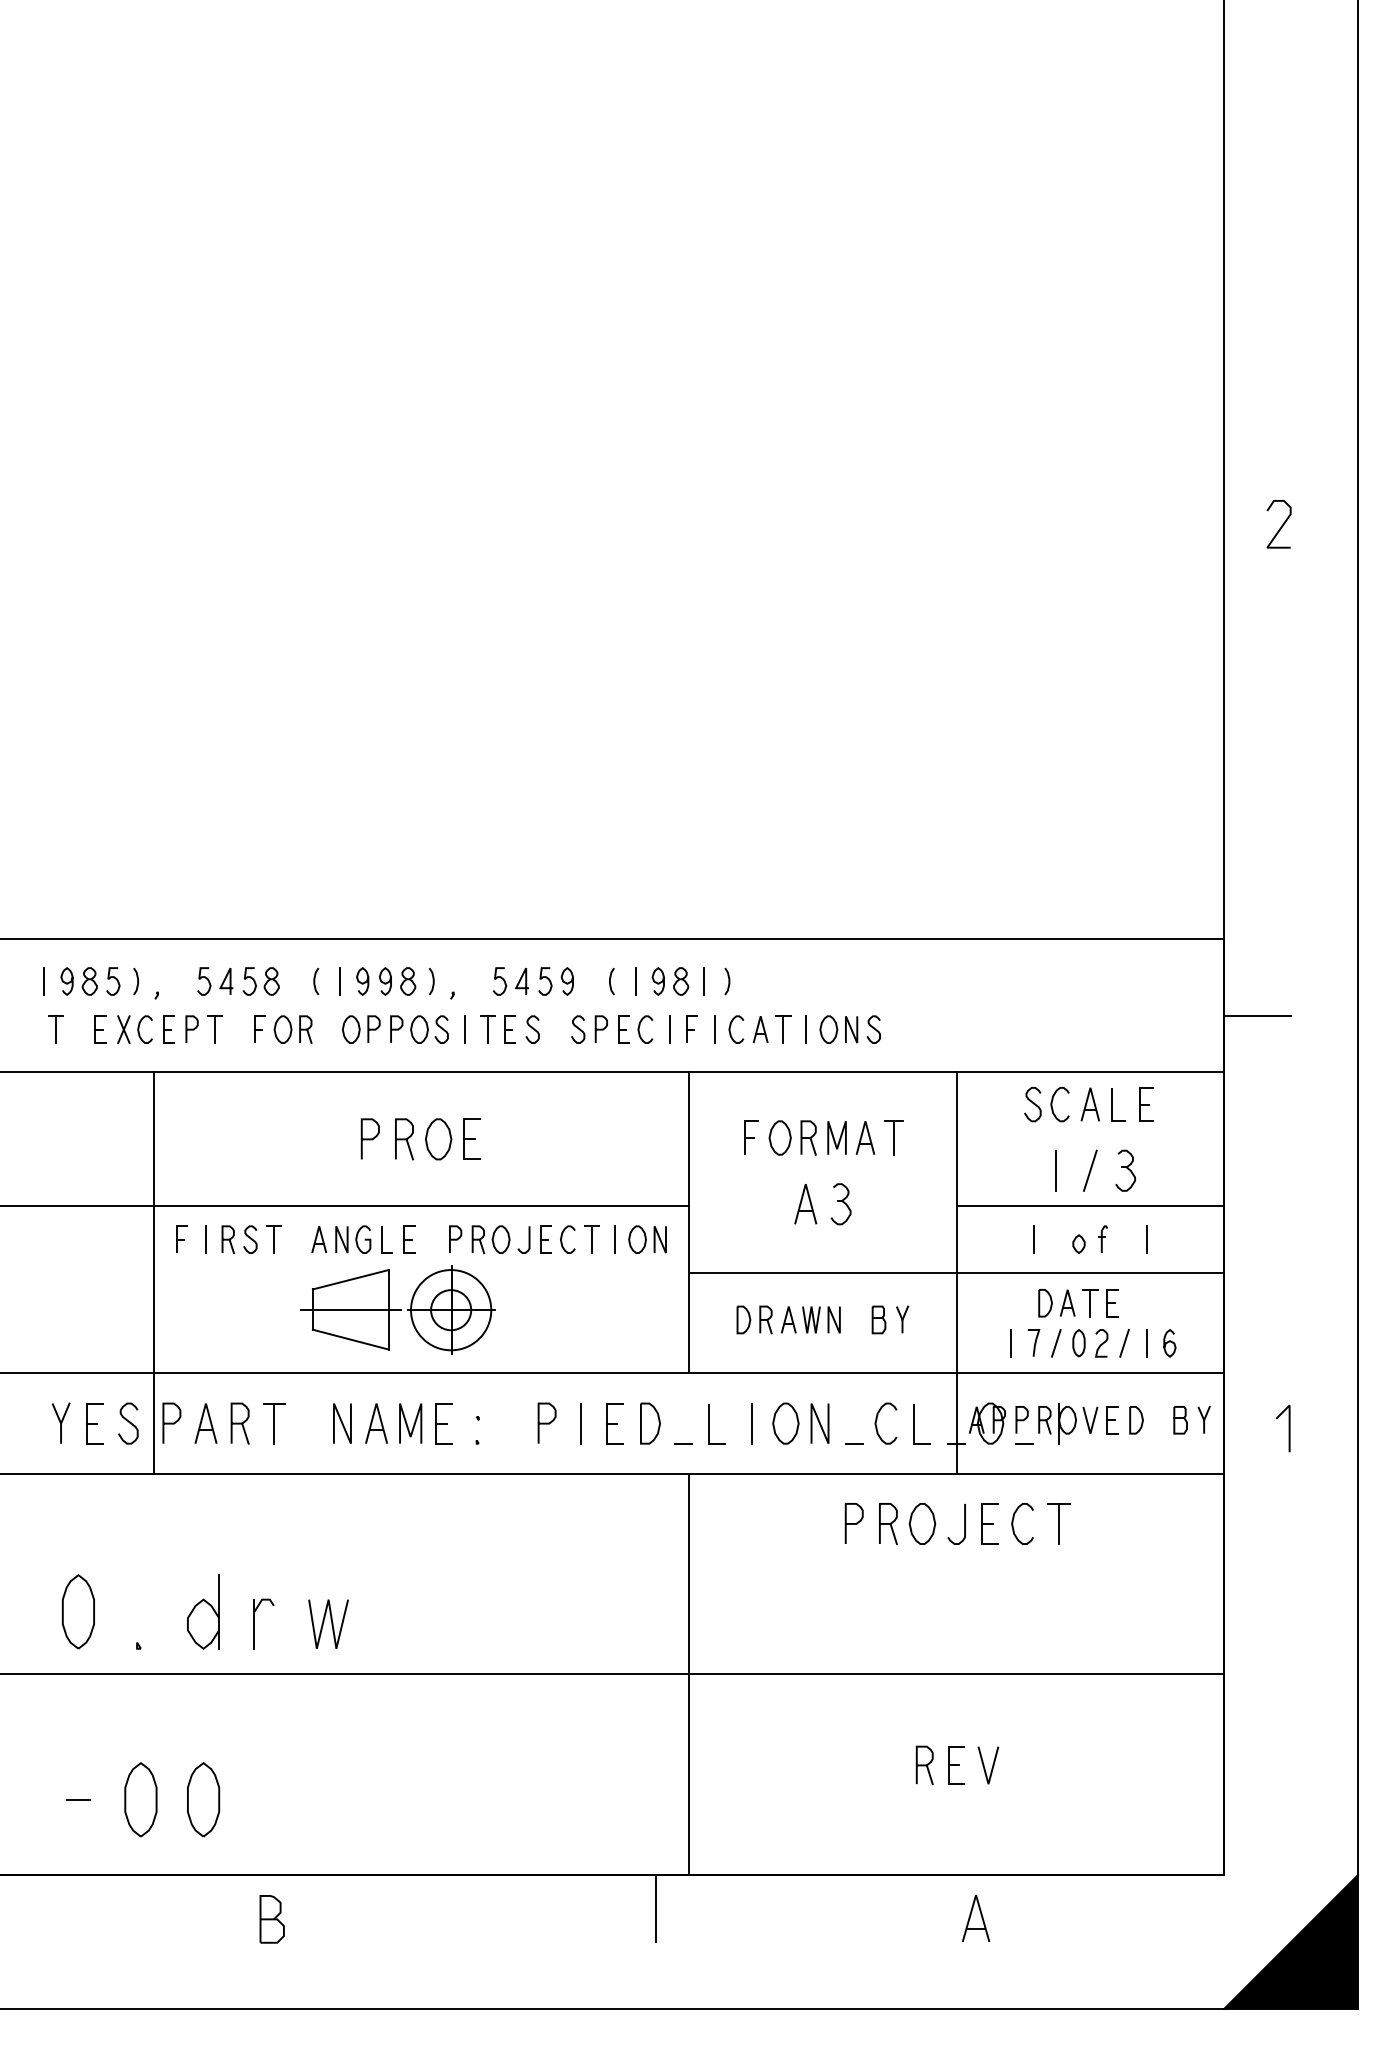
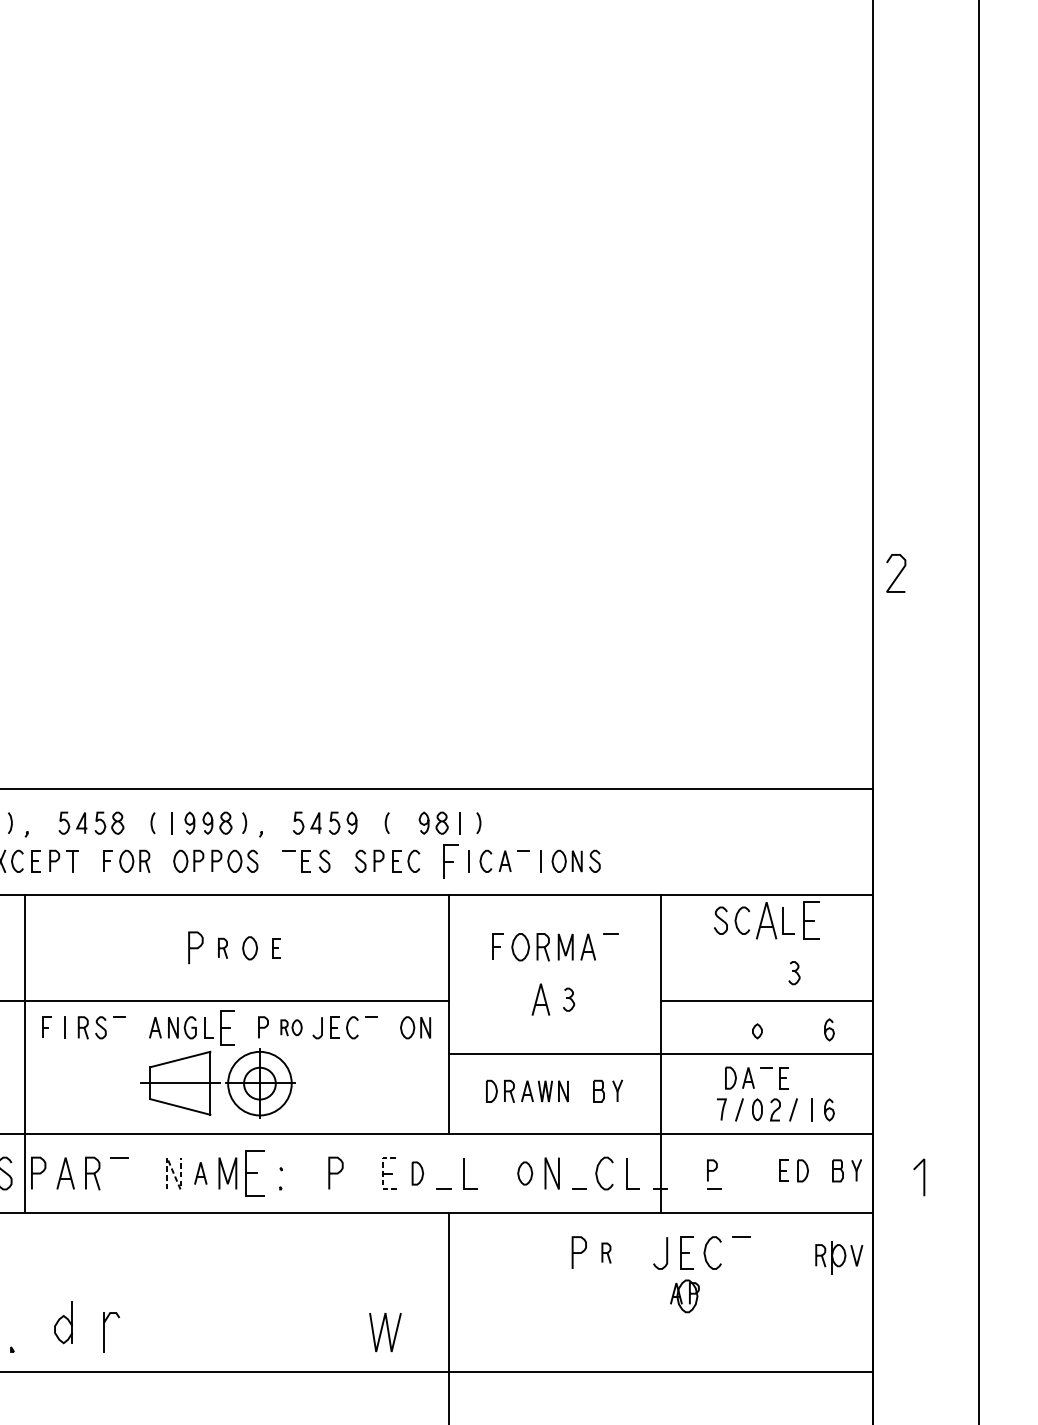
curve: (1281, 525) -> (898, 574), moved
line: (635, 981) -> (406, 823), removed
line: (1257, 1015) -> (898, 850), removed
part: (691, 1028) -> (450, 860), size x1.6
line: (465, 1029) -> (271, 861), removed
line: (487, 1029) -> (288, 861), removed
line: (669, 1029) -> (432, 861), removed
line: (783, 1029) -> (523, 861), removed
part: (1089, 1104) -> (765, 920), size x1.4
part: (1146, 1104) -> (810, 920), size x1.4
line: (893, 1137) -> (610, 946), removed
part: (471, 1138) -> (276, 947), size x0.6
part: (404, 1139) -> (222, 948), size x0.6
part: (438, 1139) -> (249, 948), size x0.7
line: (1056, 1170) -> (739, 972), removed
line: (1090, 1170) -> (766, 972), removed
part: (1125, 1170) -> (794, 972), size x0.7
part: (840, 1204) -> (568, 999), size x0.7
part: (1102, 1238) -> (776, 1026), removed
line: (273, 1239) -> (119, 1027), removed
part: (409, 1239) -> (226, 1027), size x1.6
part: (490, 1239) -> (291, 1027), size x0.7
line: (592, 1239) -> (371, 1027), removed
line: (614, 1239) -> (389, 1027), removed
line: (1033, 1239) -> (721, 1027), removed
line: (1147, 1239) -> (811, 1027), removed
curve: (1169, 1241) -> (829, 1029), added
line: (1090, 1302) -> (766, 1077), removed
line: (1010, 1342) -> (703, 1109), removed
line: (274, 1423) -> (119, 1173), removed
line: (342, 1423) -> (173, 1173), solid -> dashed
part: (376, 1423) -> (200, 1173), size x0.7
part: (443, 1423) -> (253, 1173), size x1.4
line: (581, 1423) -> (363, 1173), removed
line: (606, 1423) -> (383, 1173), solid -> dashed
part: (650, 1423) -> (417, 1173), size x0.7
line: (751, 1423) -> (497, 1173), removed
part: (785, 1423) -> (524, 1173), size x0.7
part: (987, 1423) -> (684, 1296), moved
part: (1068, 1423) -> (839, 1258), moved
part: (888, 1523) -> (606, 1252), size x0.6
part: (922, 1523) -> (633, 1252), removed
line: (1059, 1523) -> (741, 1252), removed
part: (203, 1611) -> (63, 1322), size x0.7
line: (331, 1623) -> (387, 1331), moved

